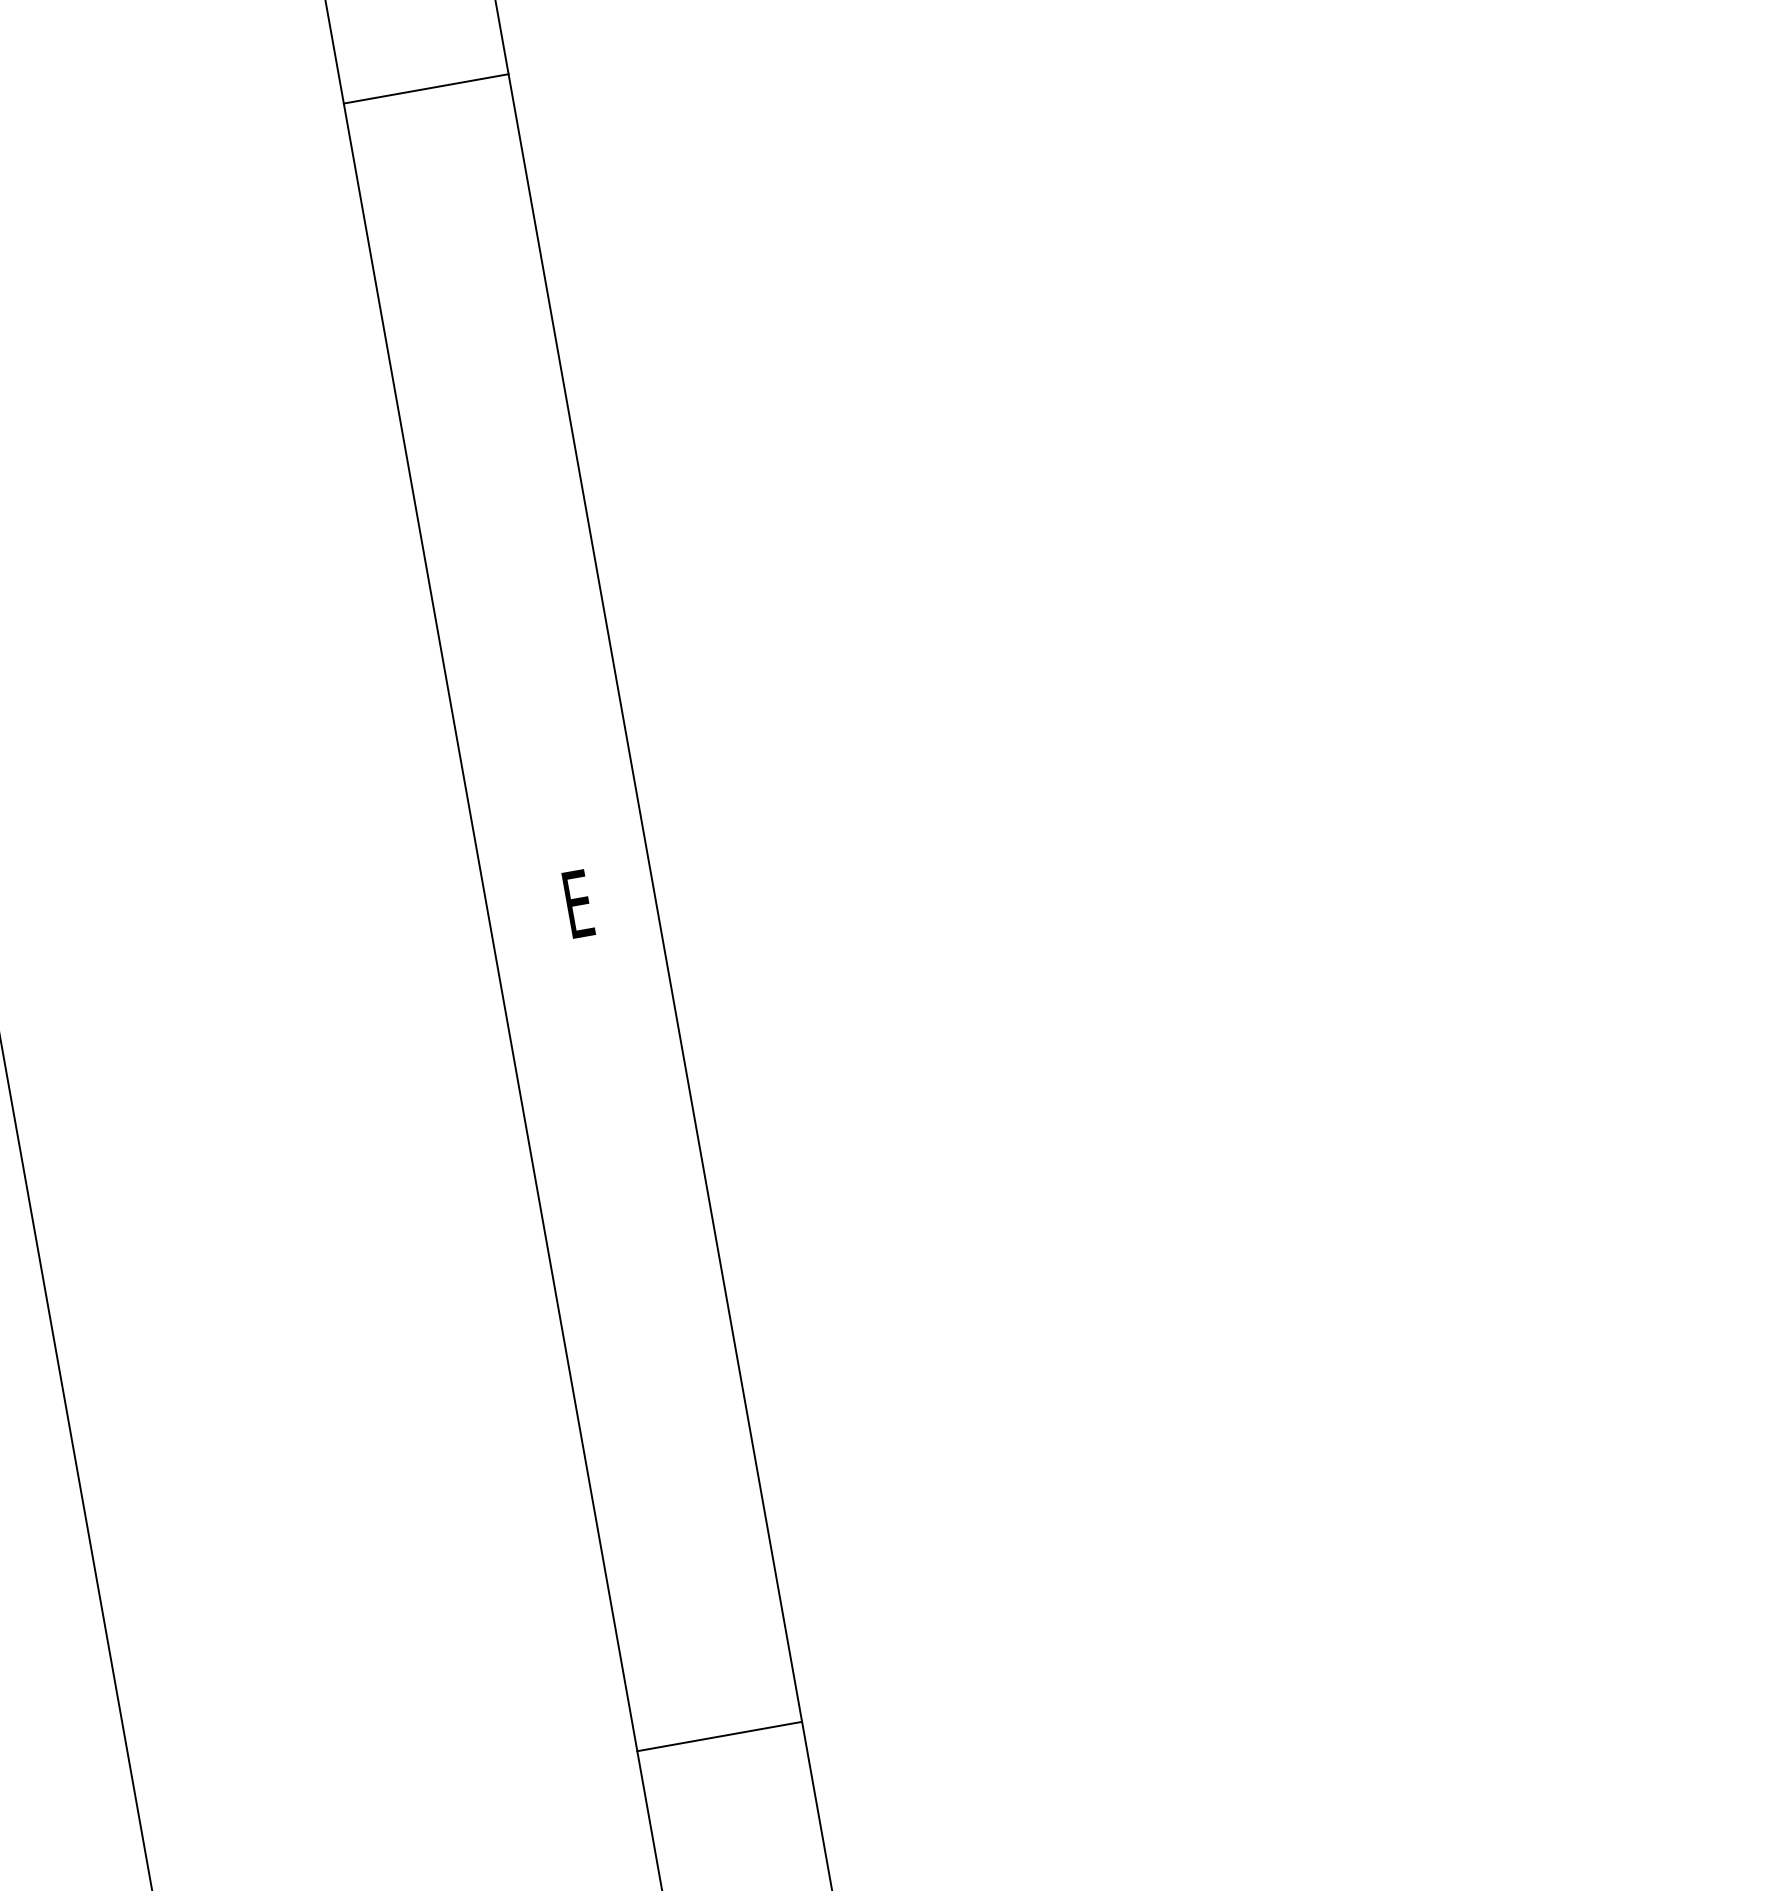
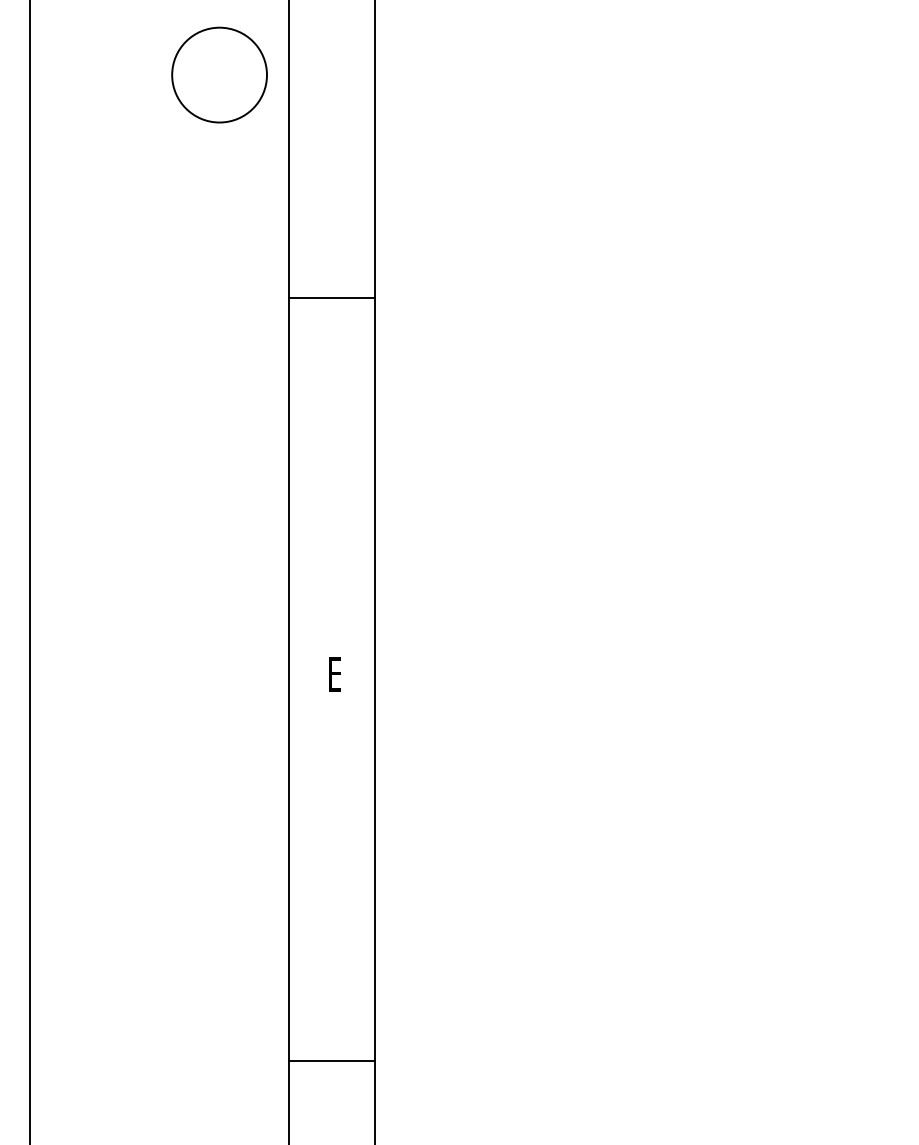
line: (425, 88) -> (331, 297), moved
line: (719, 1736) -> (331, 1060), moved

